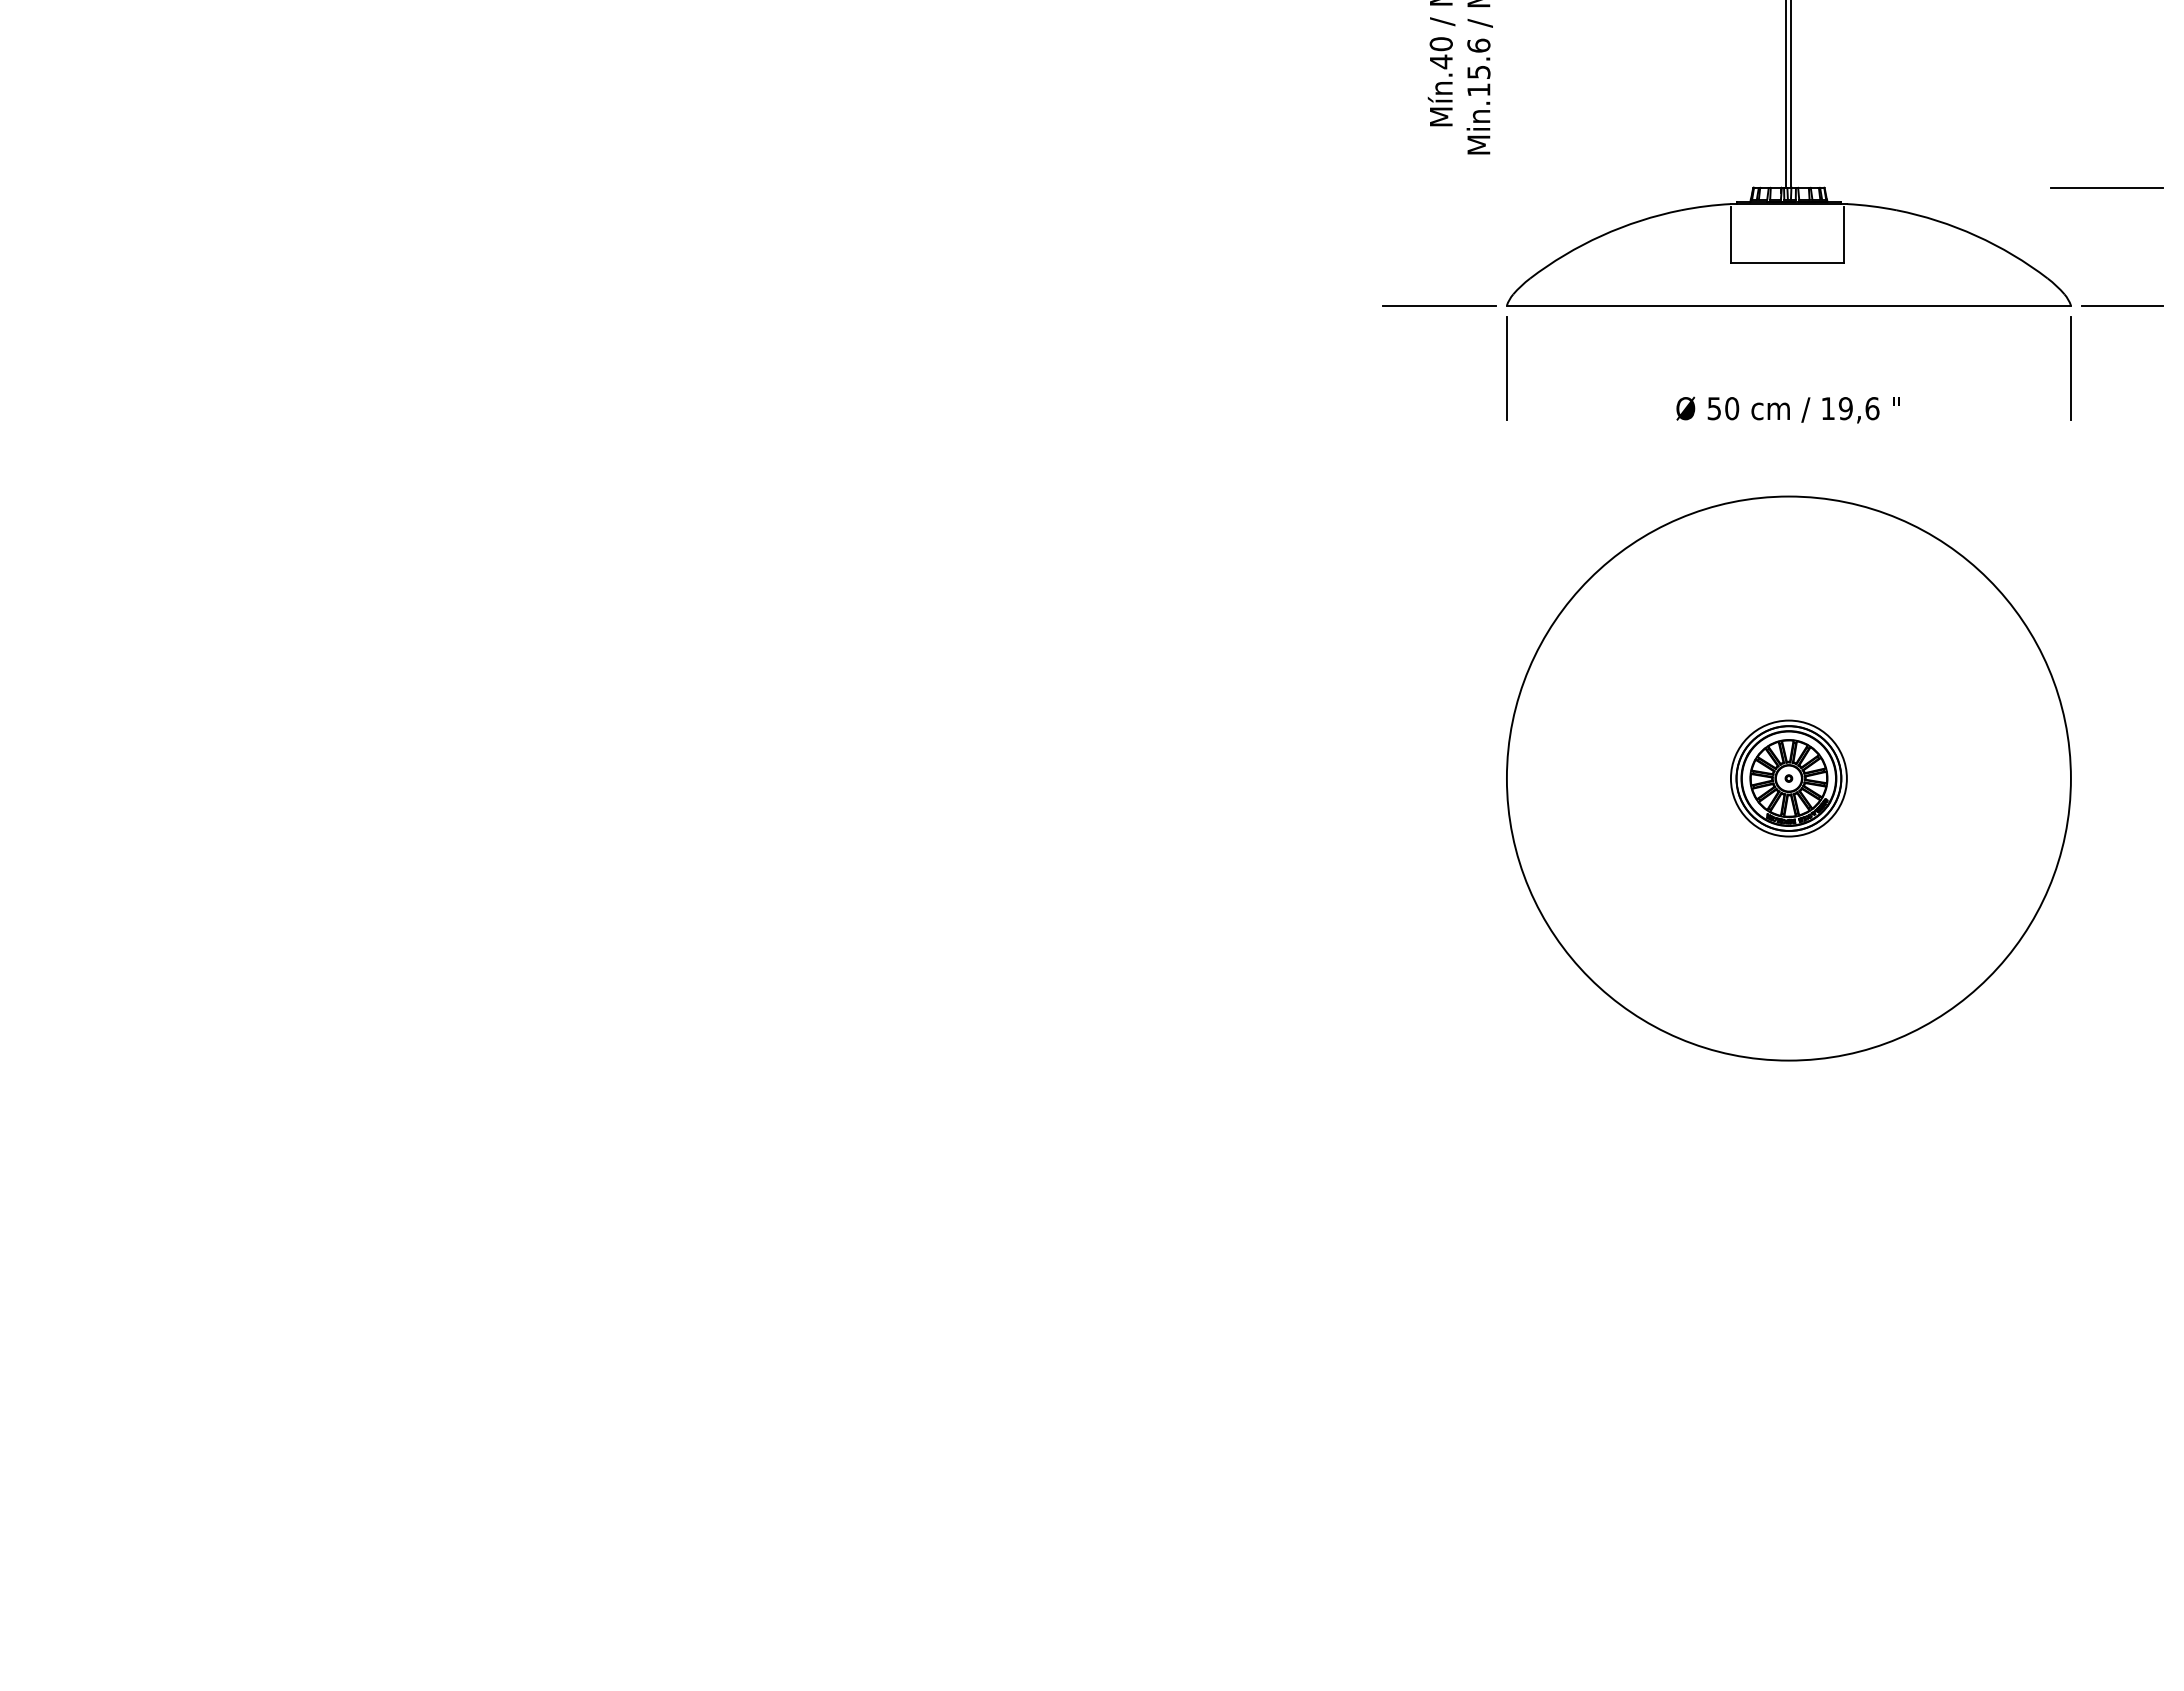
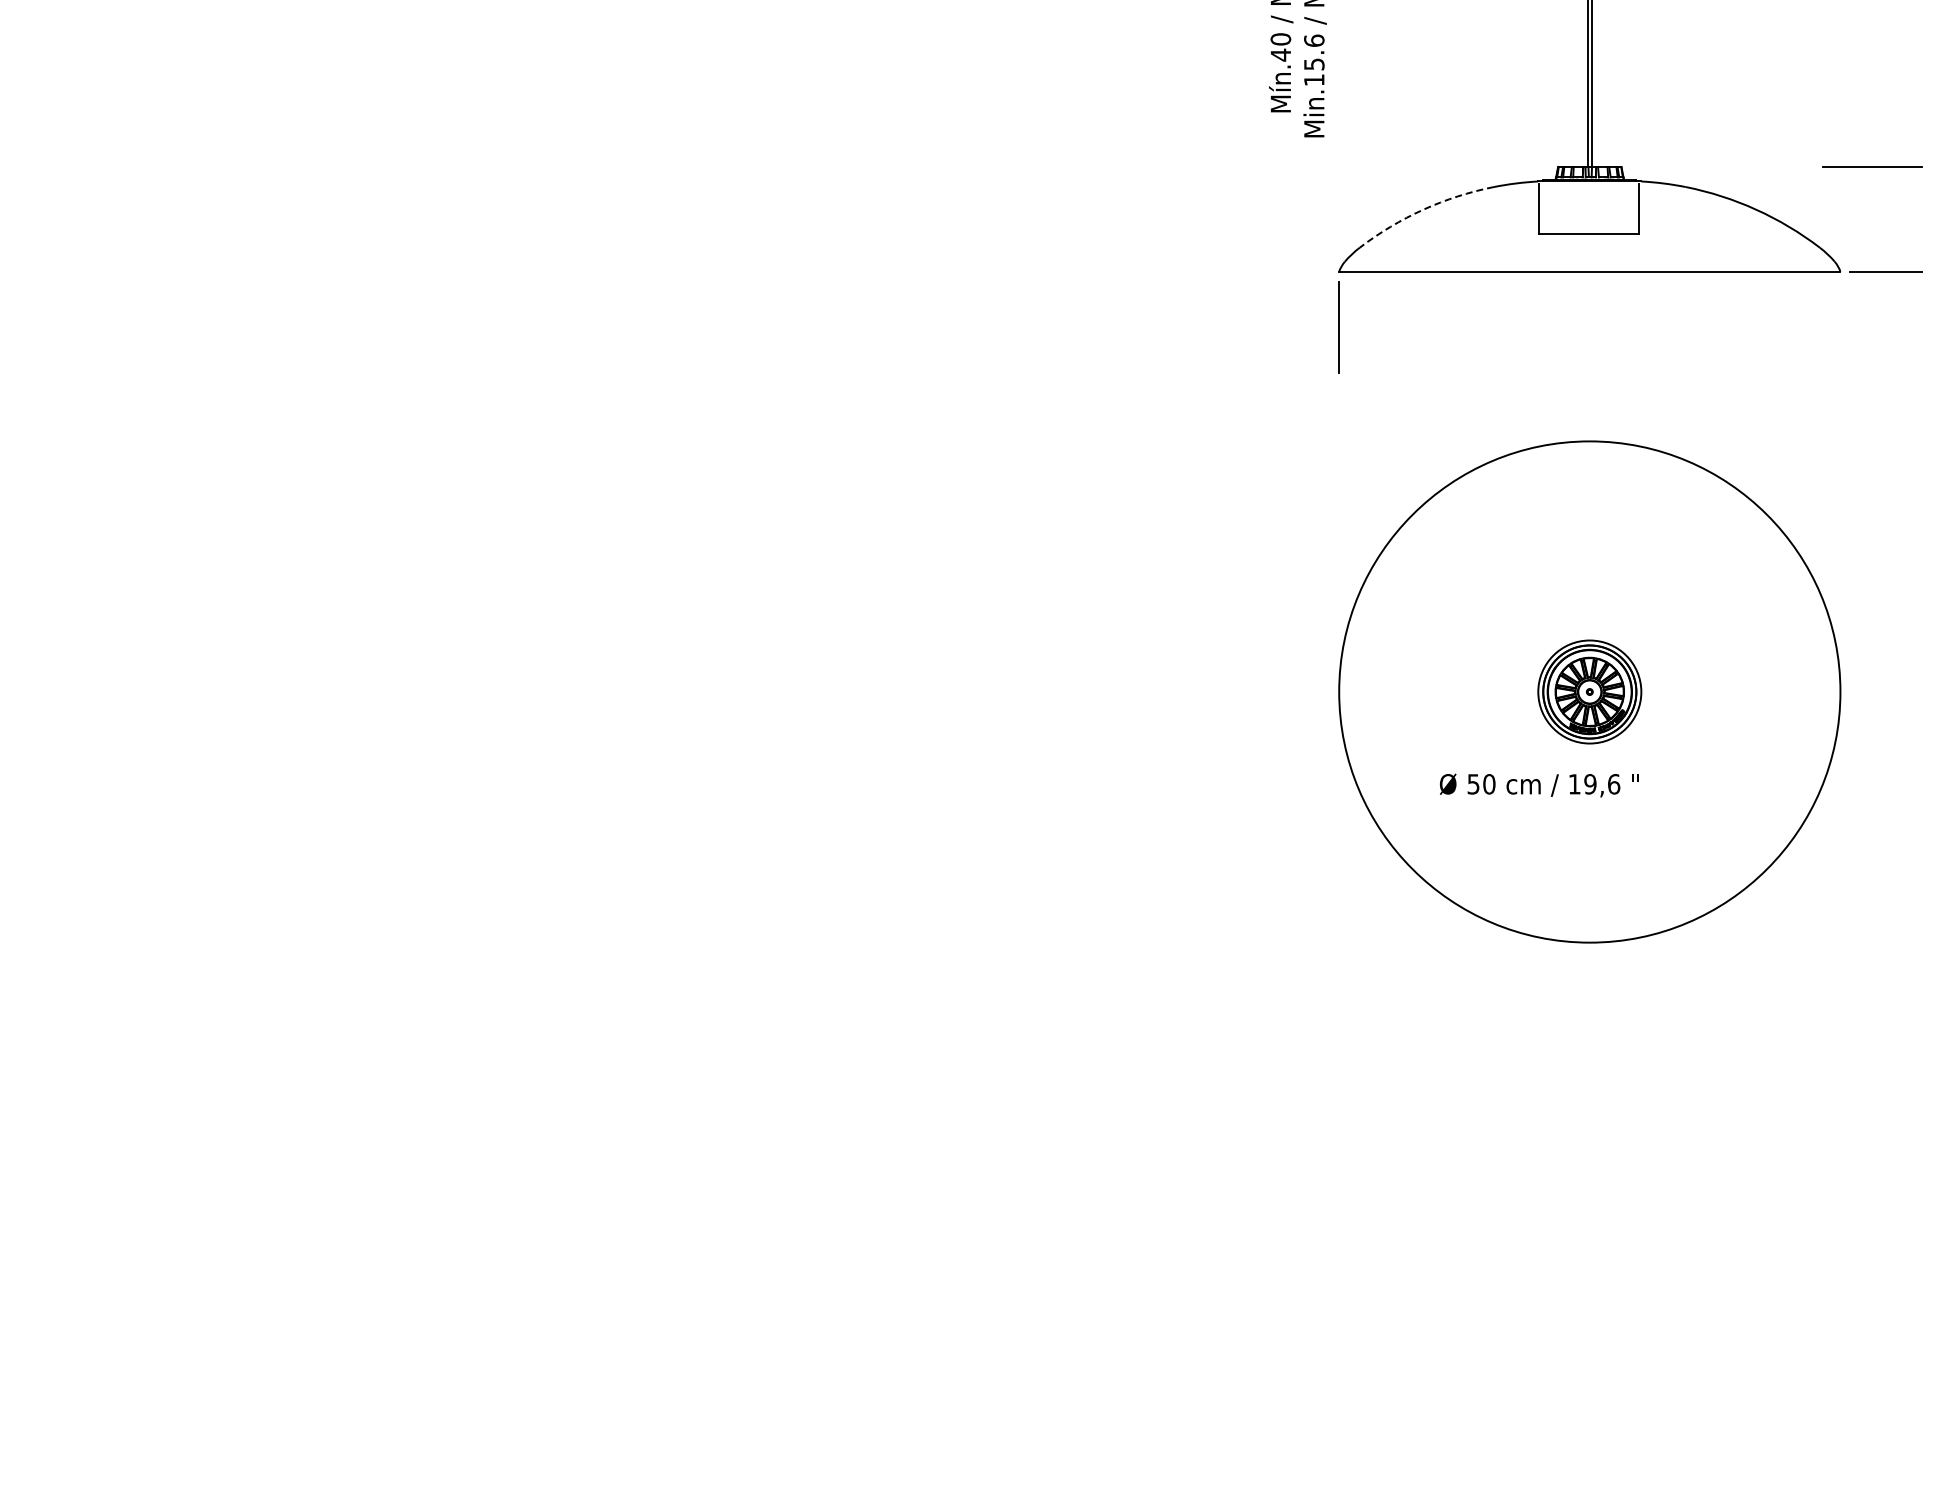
arc: (1601, 235) -> (1423, 209), solid -> dashed
line: (1439, 305) -> (1279, 271), removed
line: (2071, 368) -> (1840, 327), removed
text: (1788, 410) -> (1539, 785), moved

